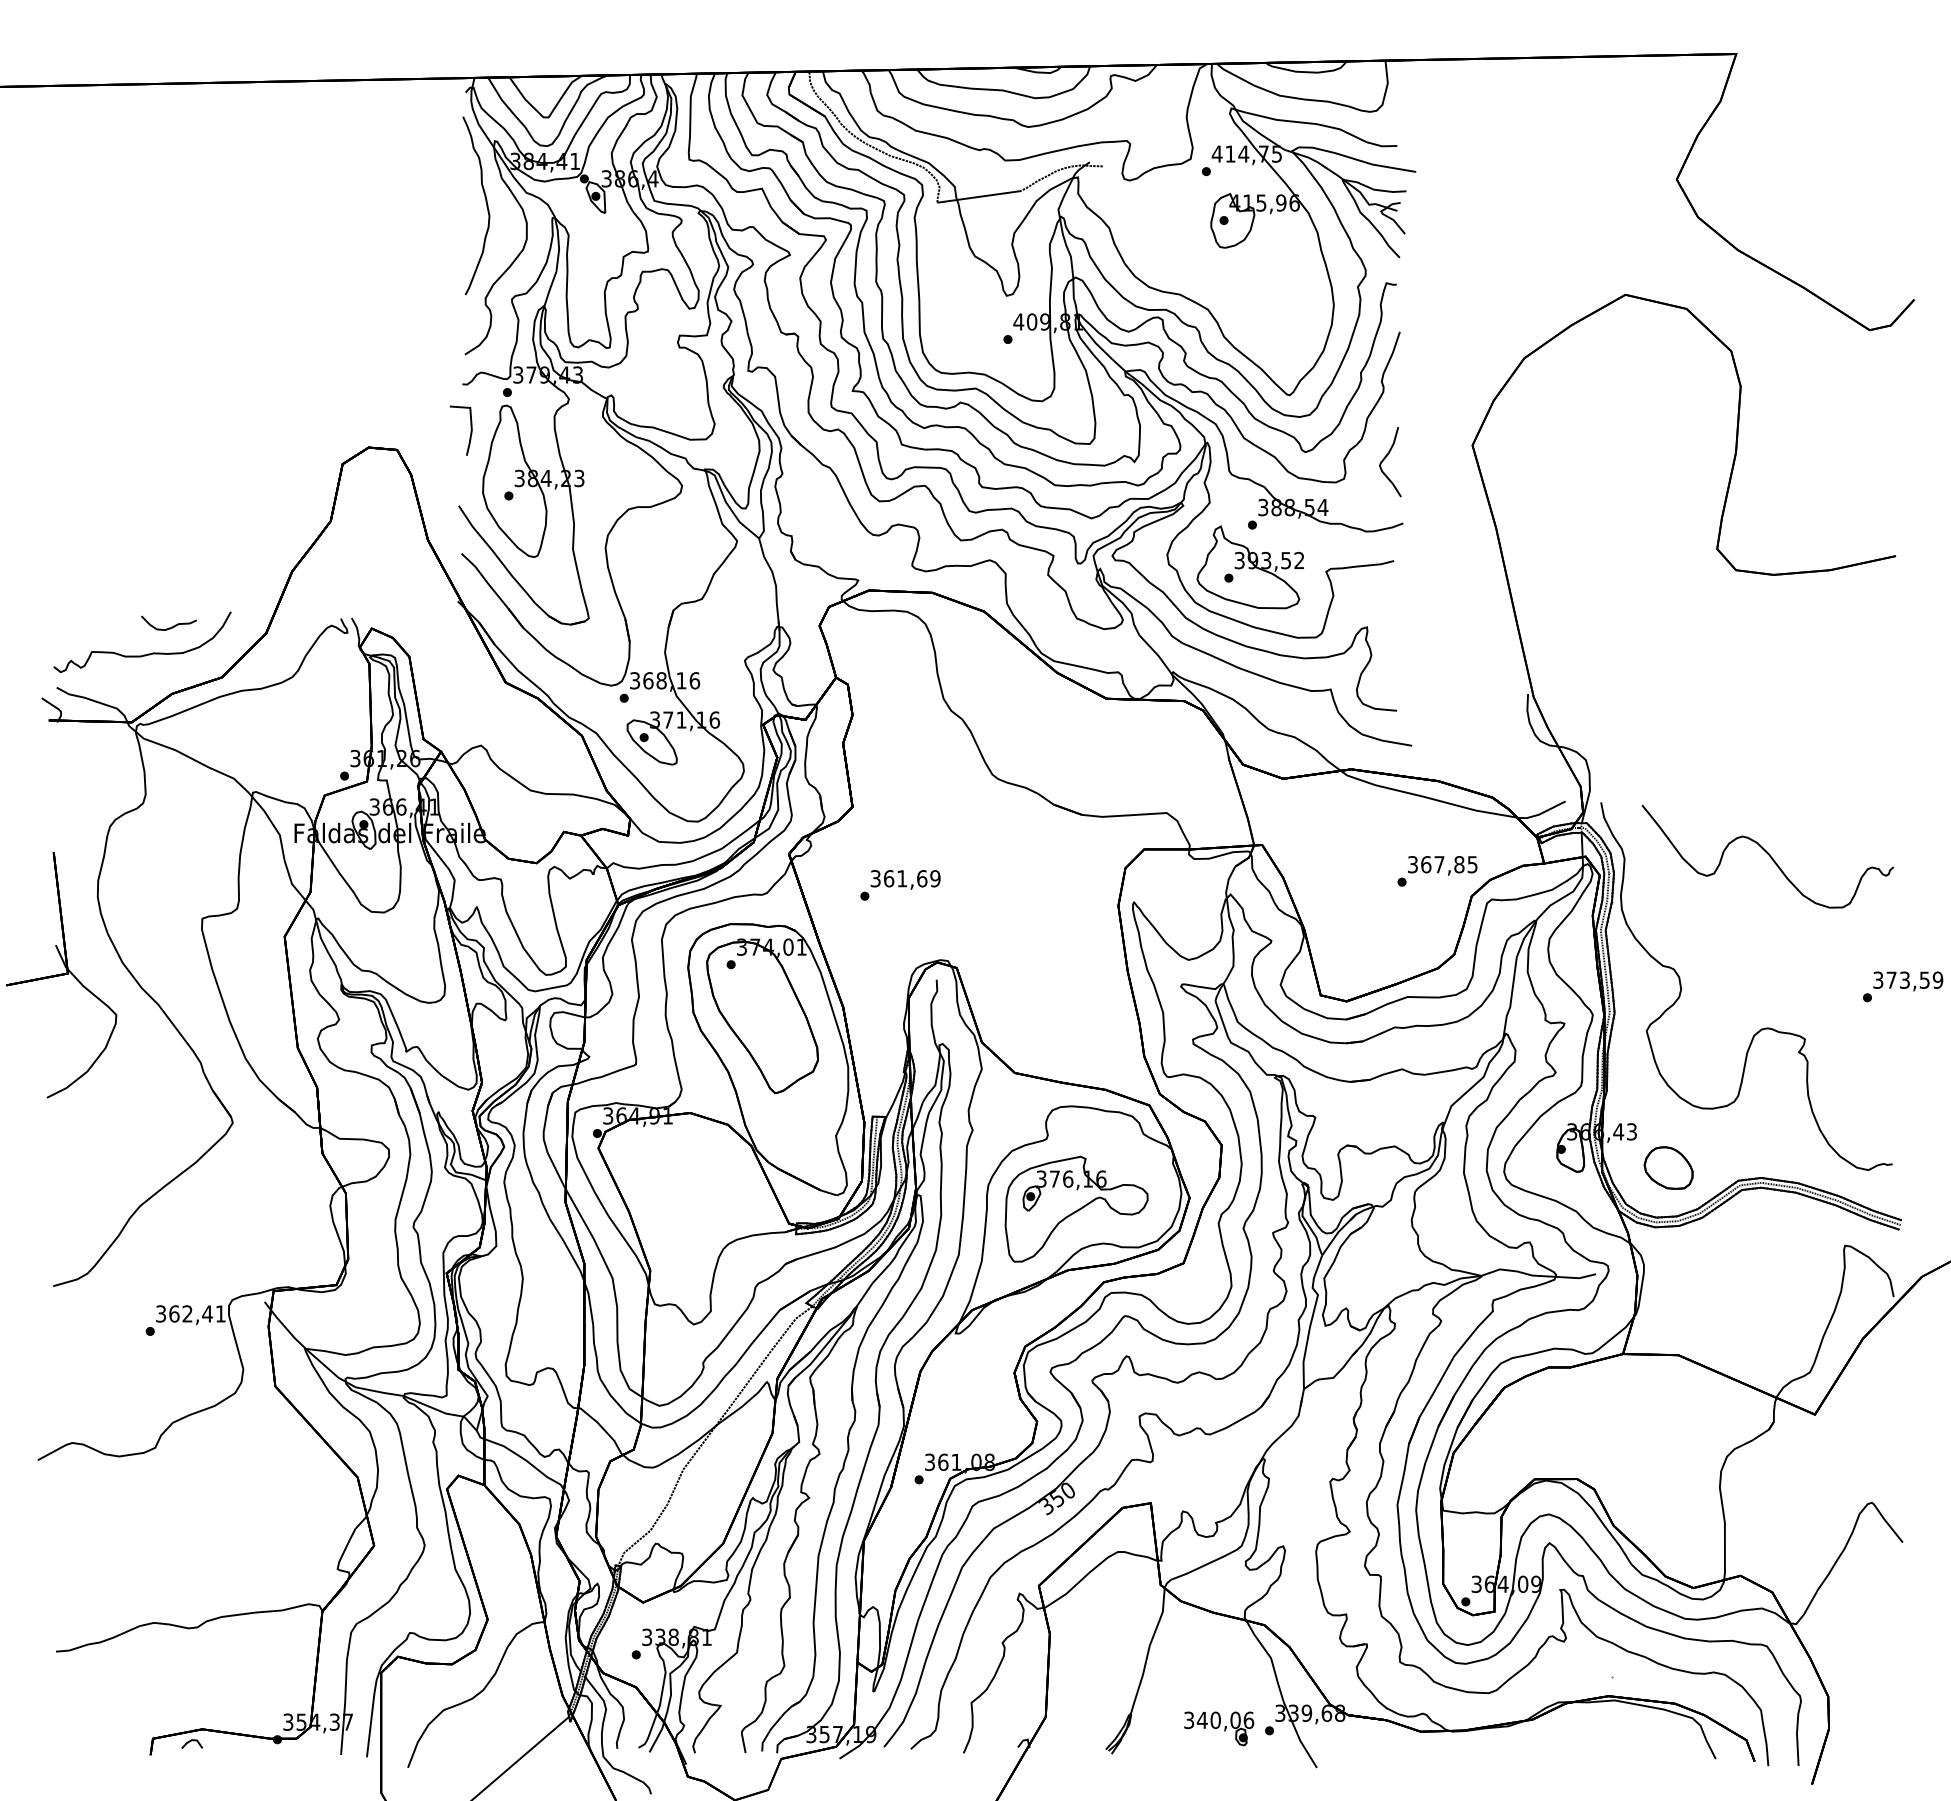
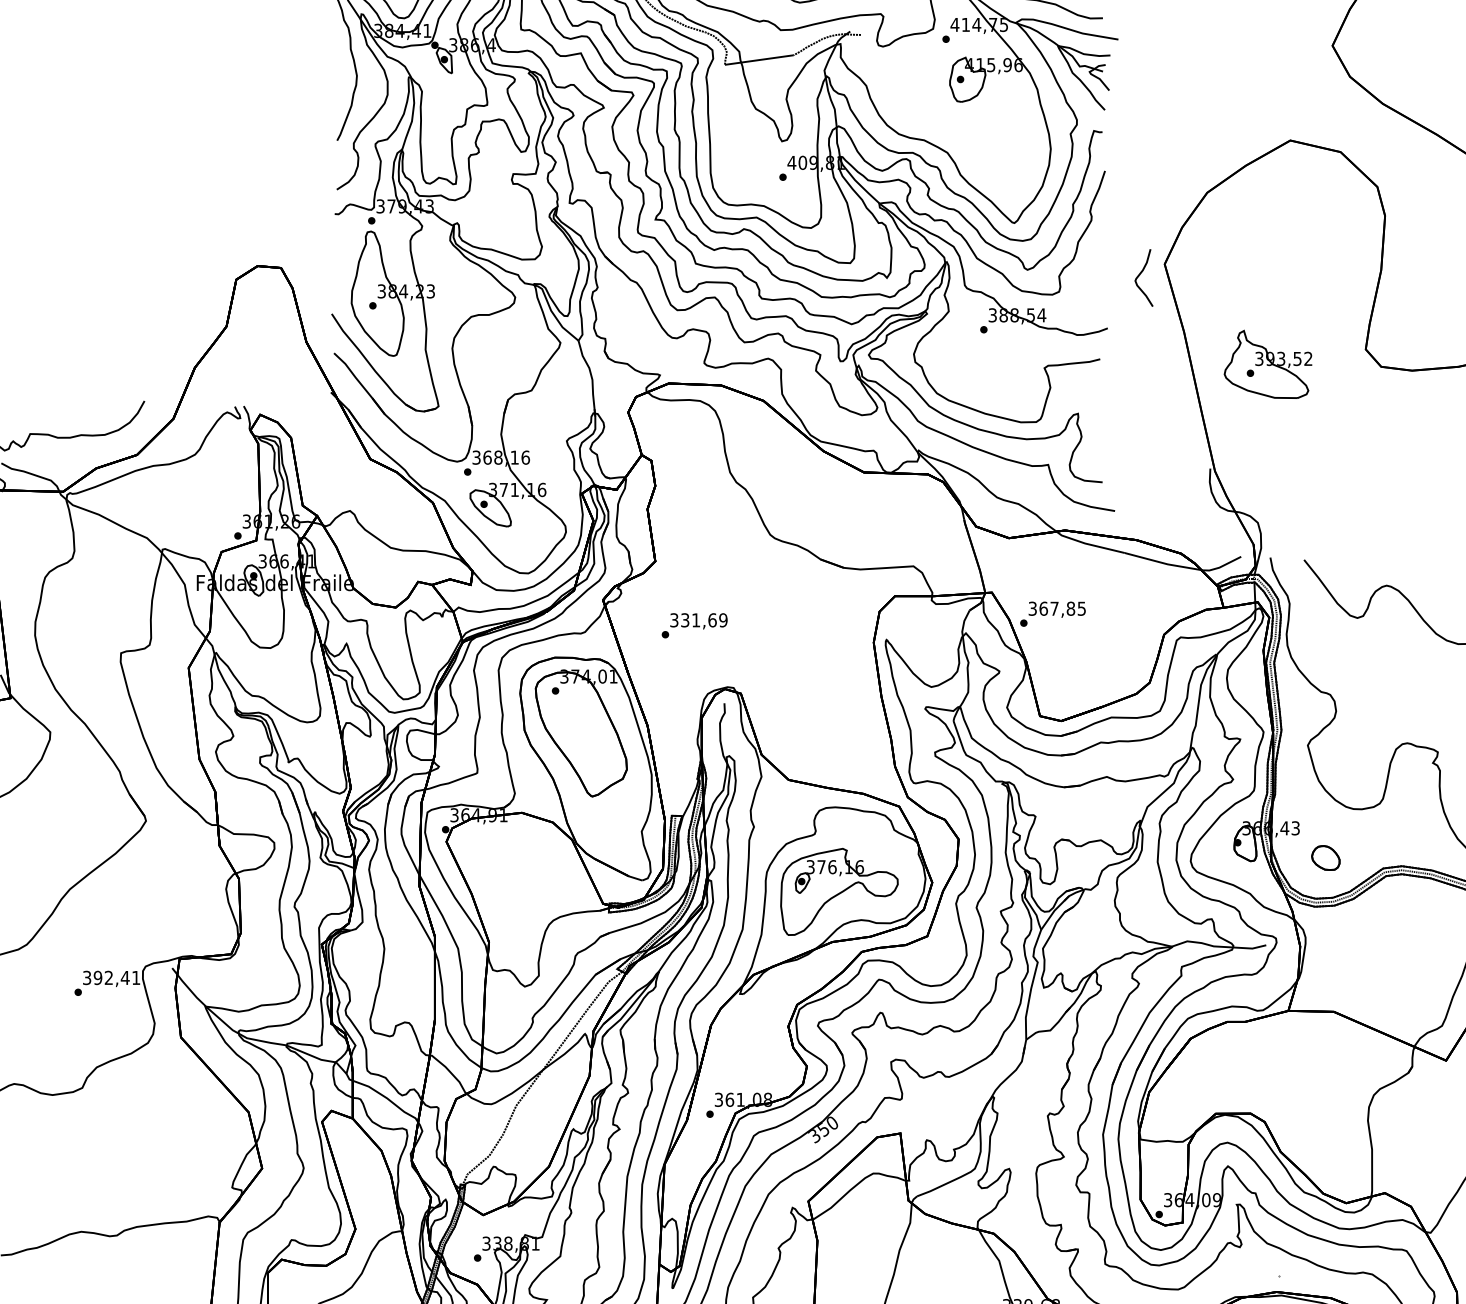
line: (470, 430) -> (341, 252), removed
curve: (1384, 460) -> (1139, 276), moved
part: (1249, 567) -> (1267, 364), moved
curve: (171, 626) -> (95, 413), removed
text: (1437, 871) -> (1052, 614), moved
text: (889, 878) -> (685, 620), 361,69 -> 331,69
part: (1668, 1167) -> (1325, 857), size x0.7
text: (174, 1313) -> (98, 977), 362,41 -> 392,41

